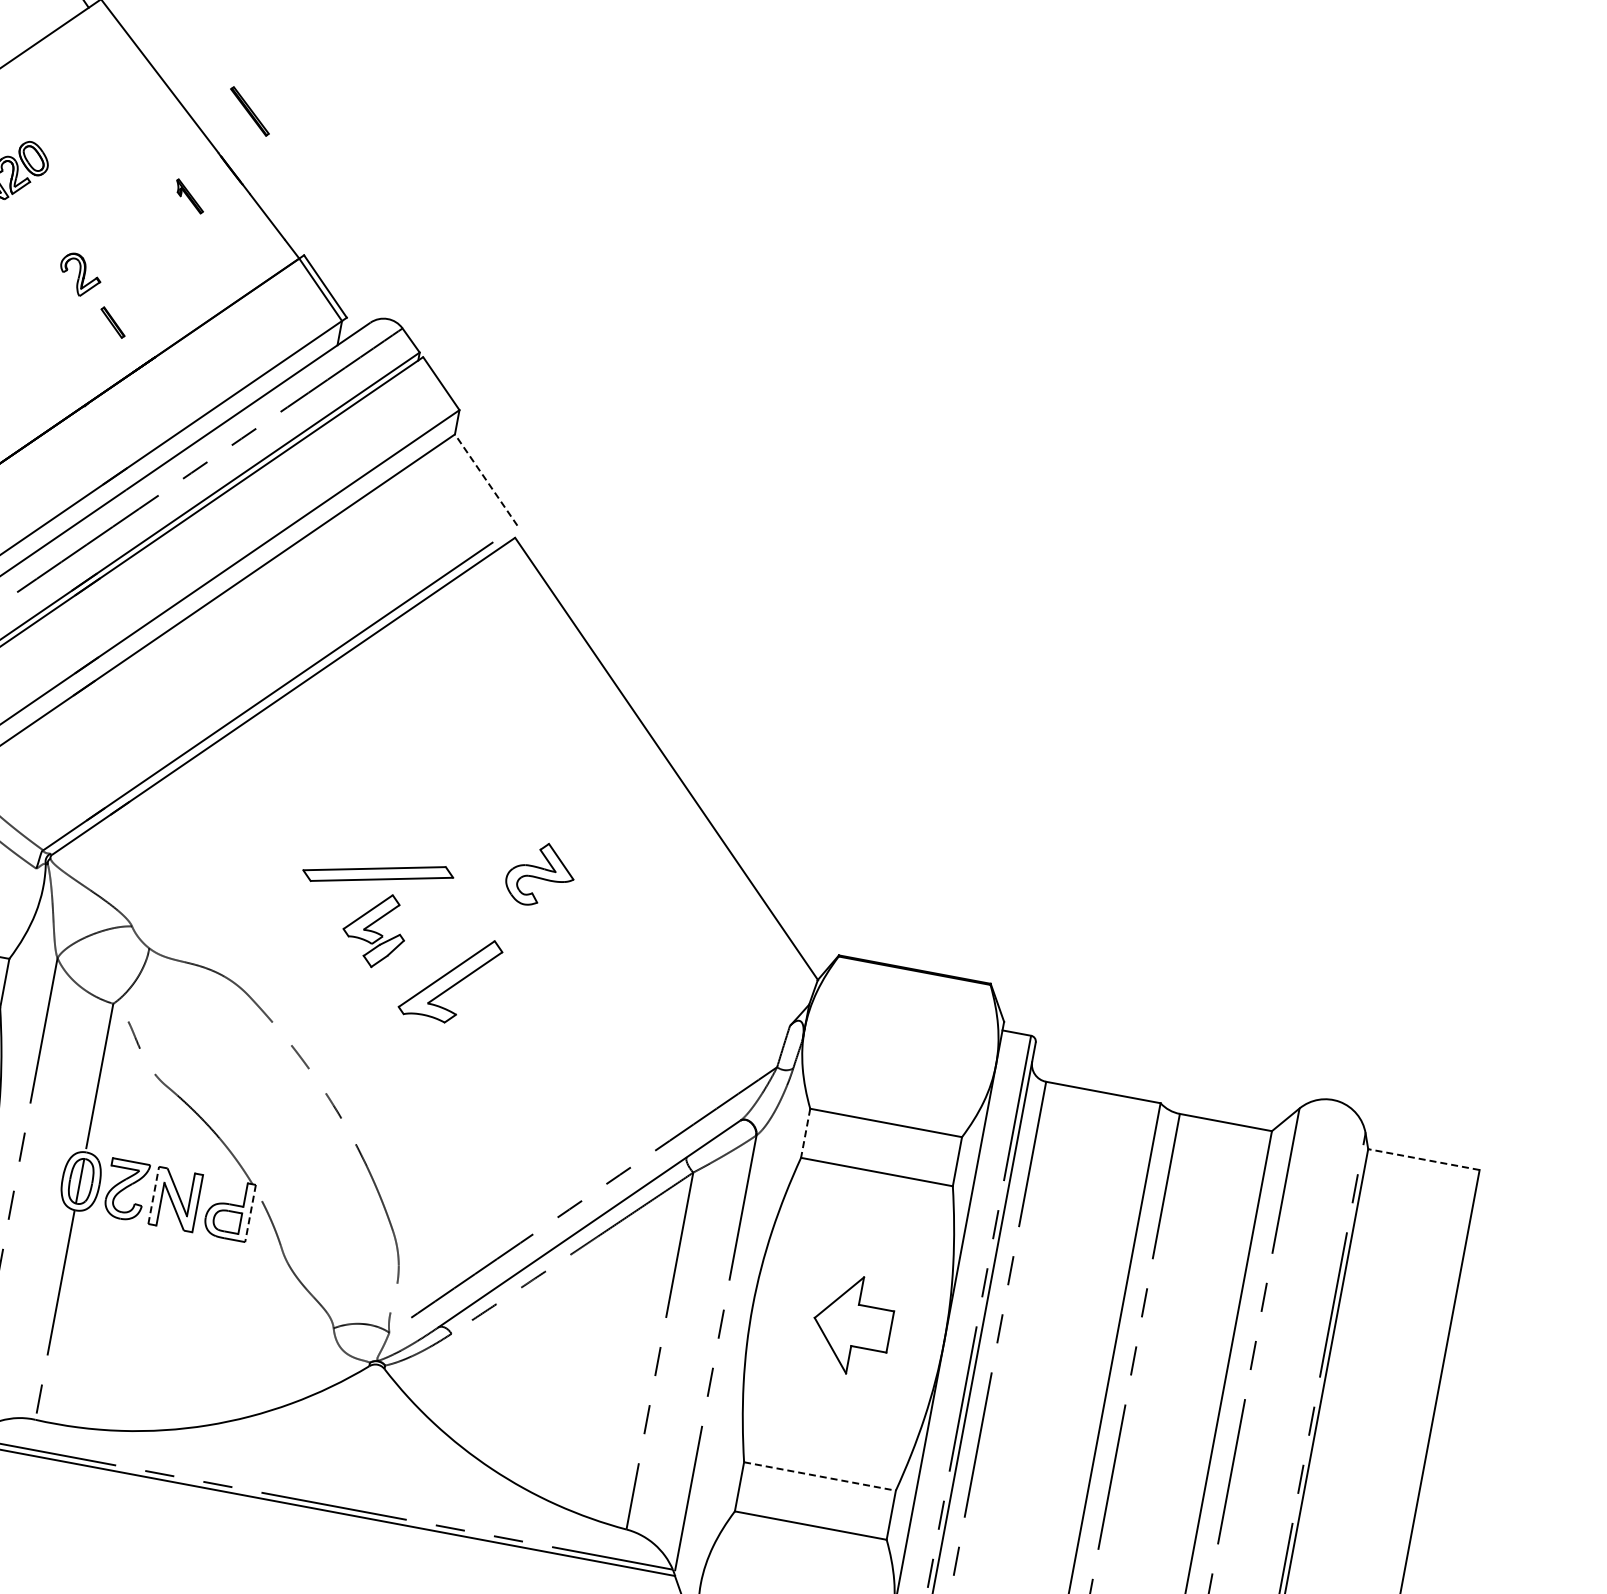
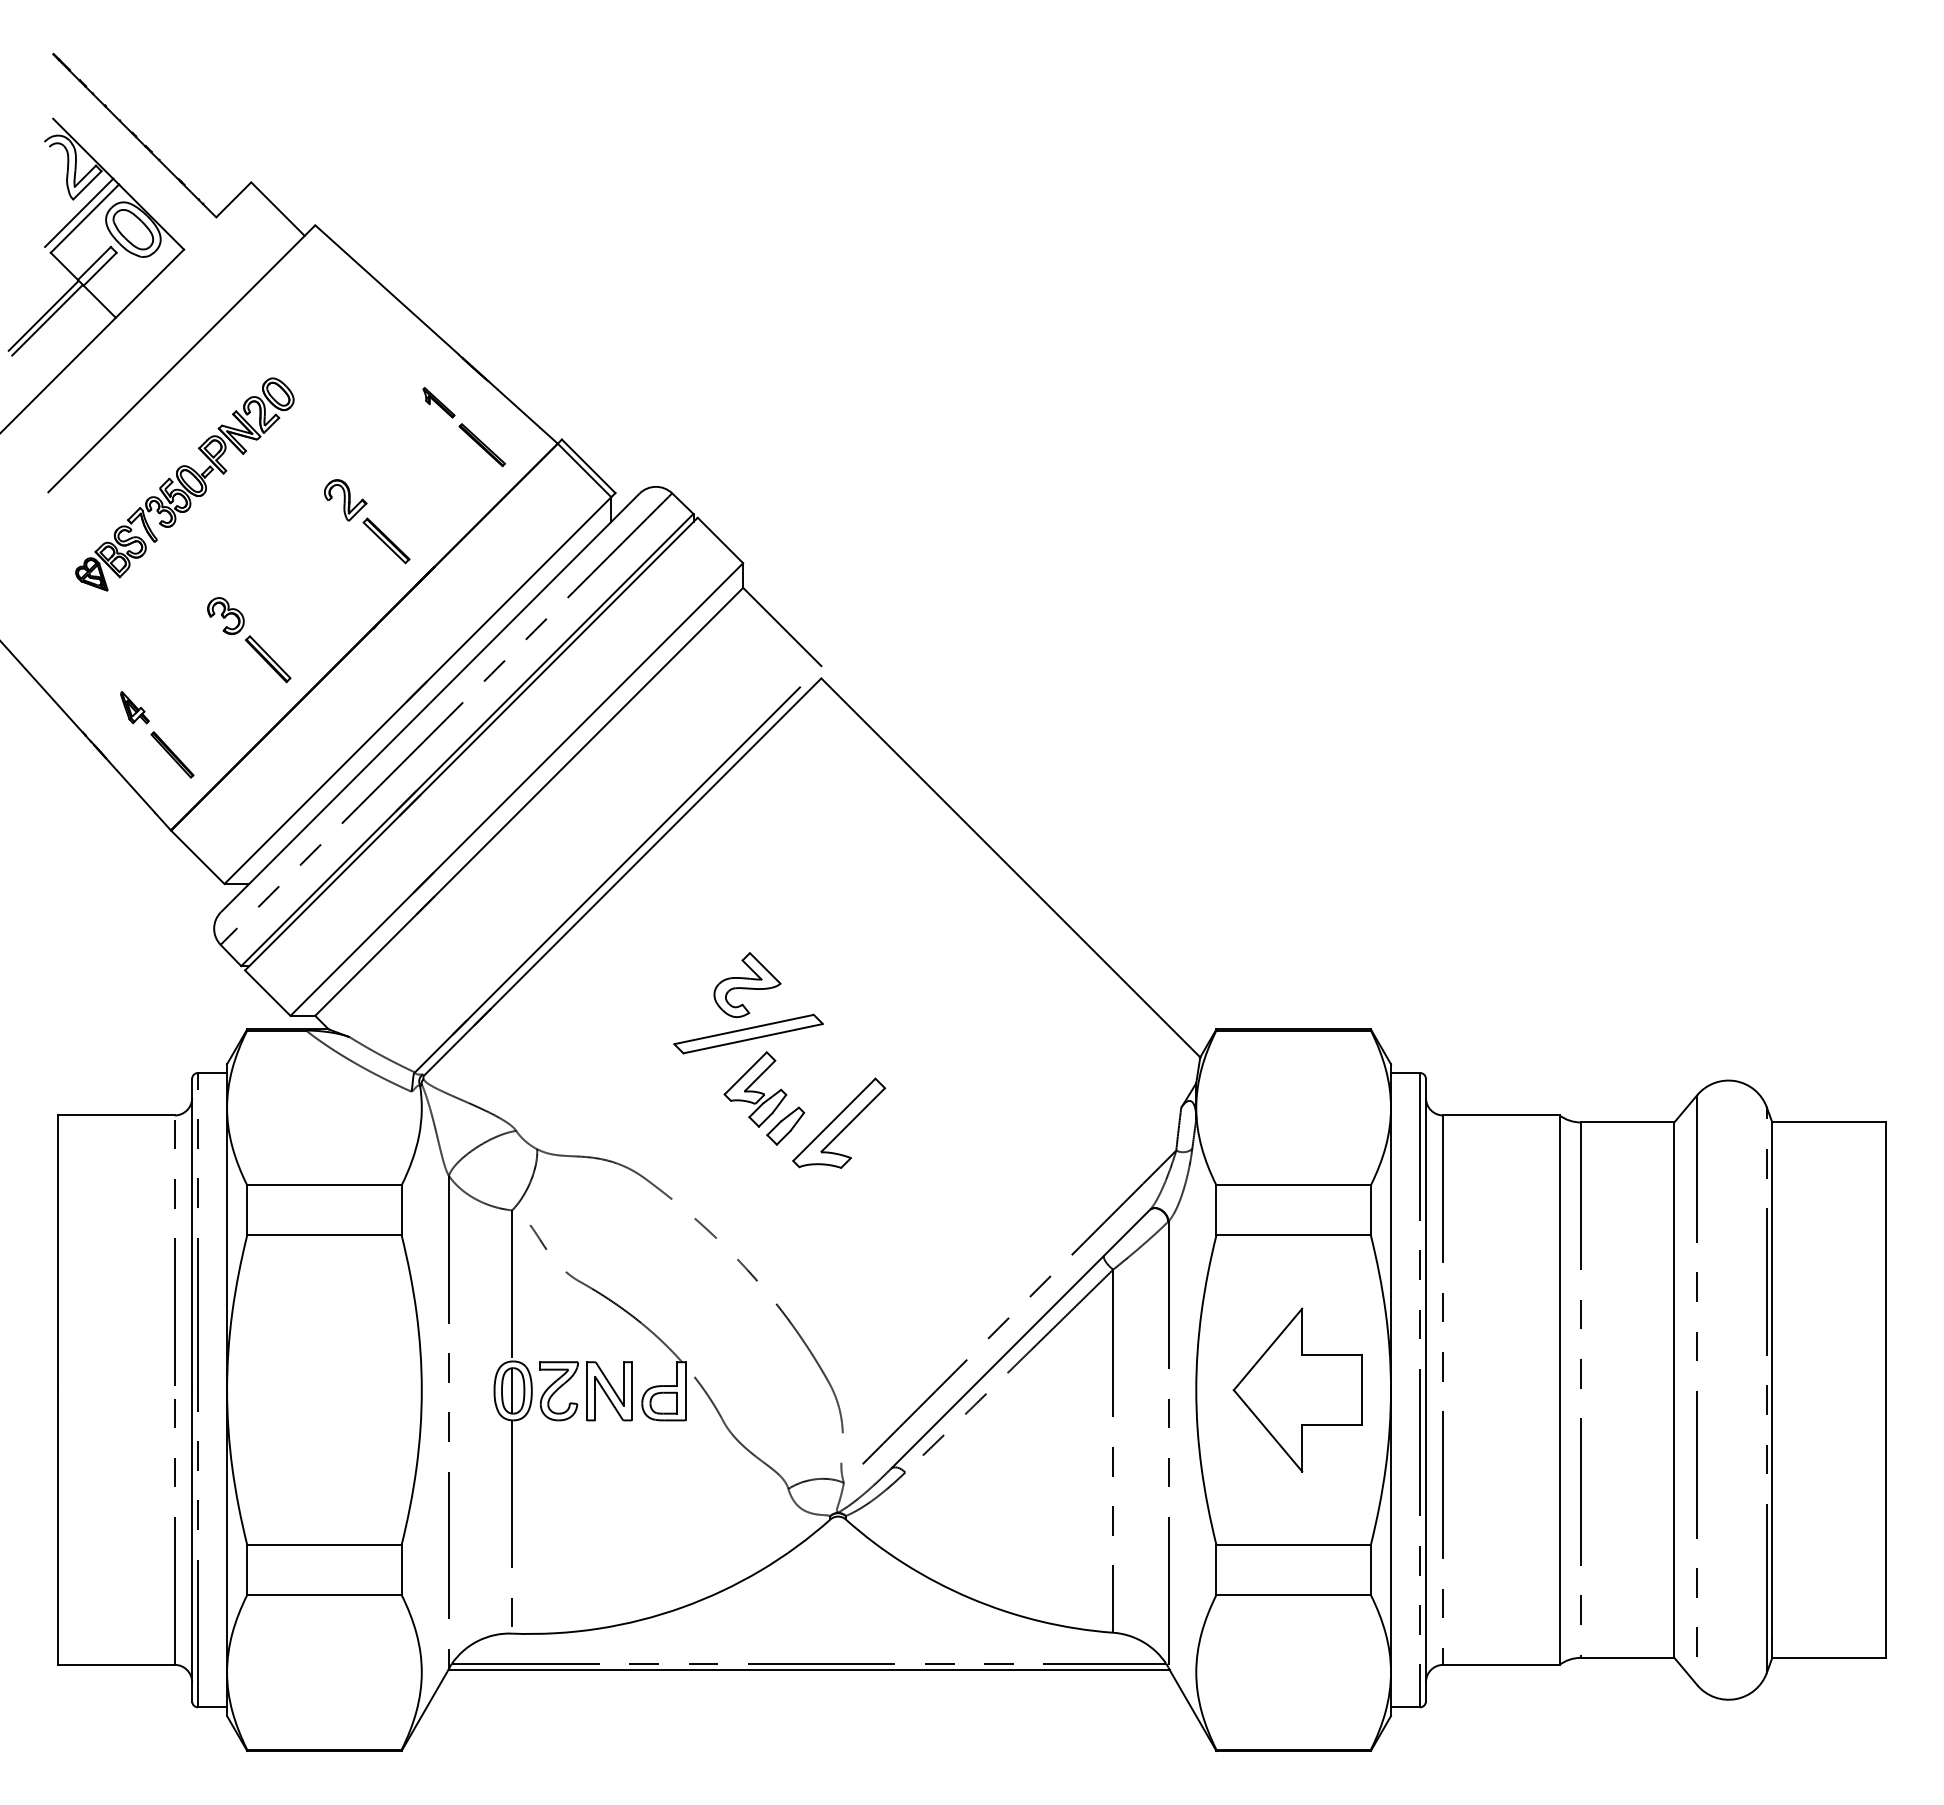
part: (249, 111) -> (481, 445), moved
part: (113, 322) -> (386, 540), size x1.67
line: (485, 479) -> (781, 626), dashed -> solid
part: (540, 874) -> (747, 984), moved
part: (397, 970) -> (785, 1125), added
line: (805, 1133) -> (1216, 1210), dashed -> solid
line: (1423, 1159) -> (1828, 1122), dashed -> solid
line: (154, 1194) -> (587, 1390), dashed -> solid
line: (250, 1213) -> (685, 1391), dashed -> solid
part: (852, 1324) -> (1297, 1389), size x1.67
line: (820, 1477) -> (1294, 1545), dashed -> solid

